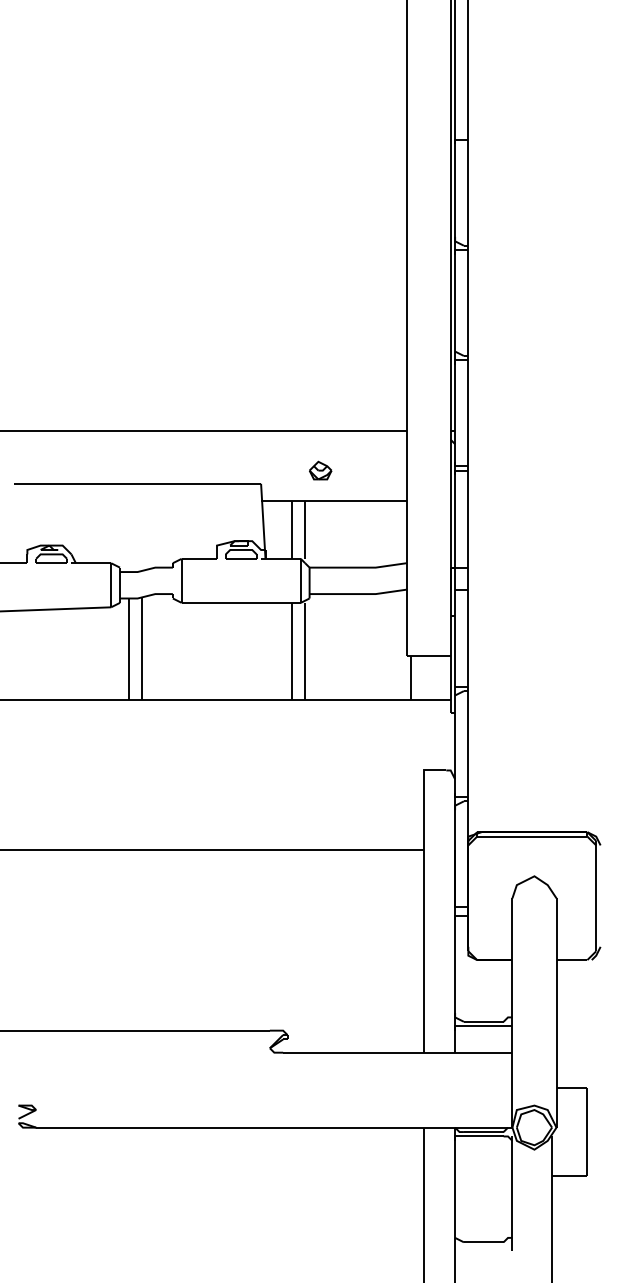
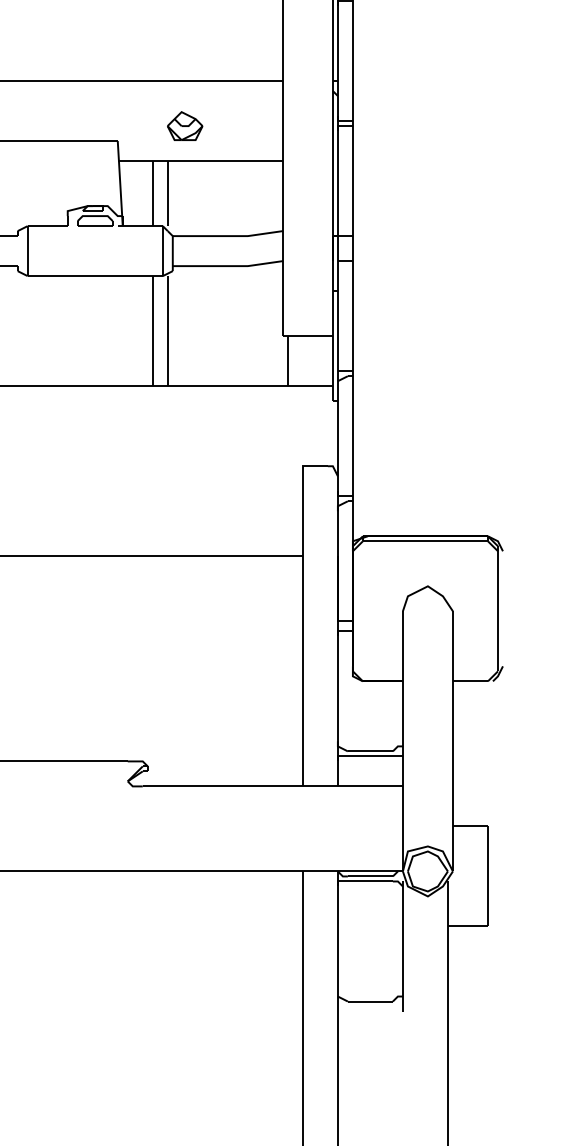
part: (320, 470) -> (185, 125), size x1.4

